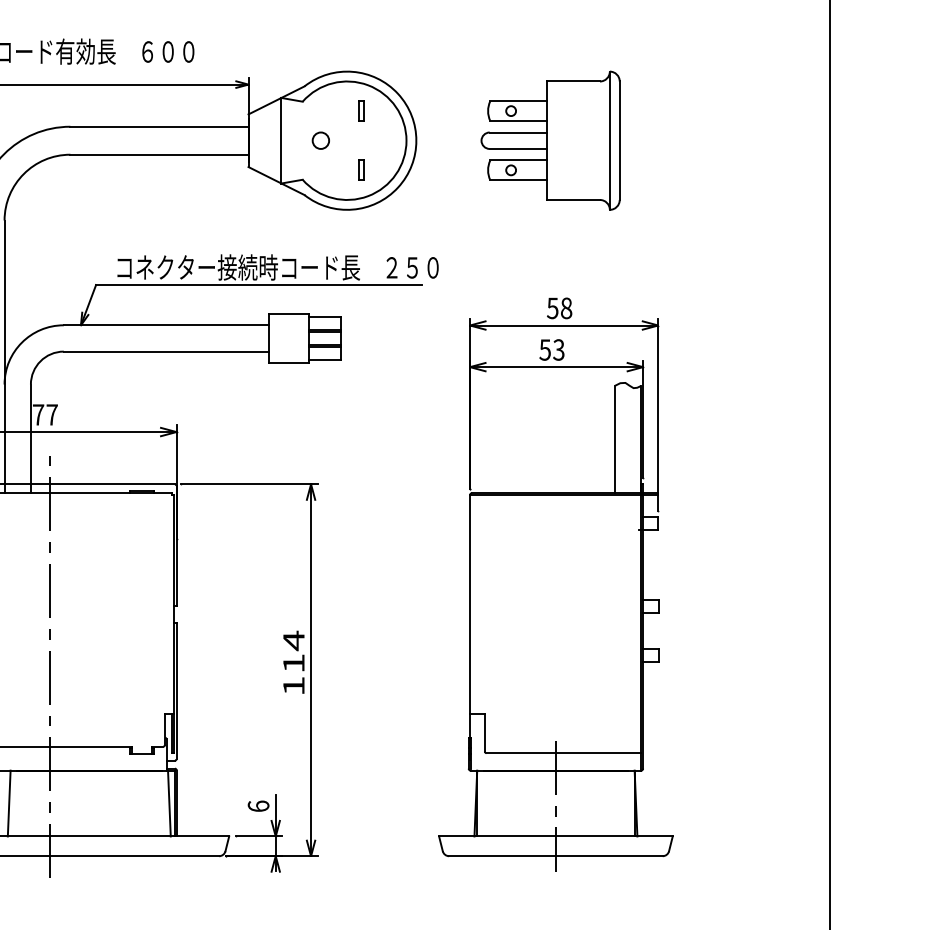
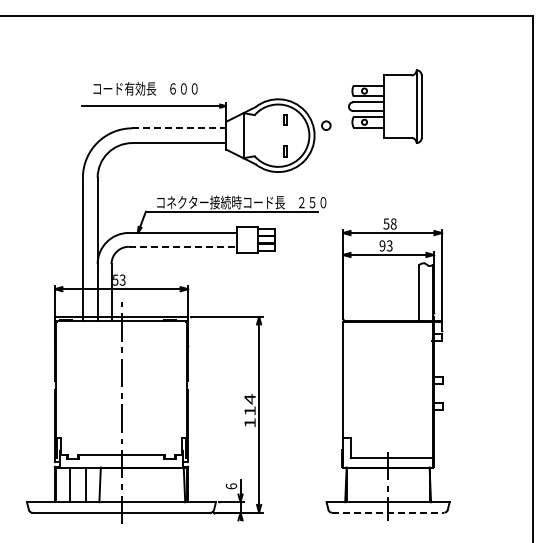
line: (159, 127) -> (179, 128), solid -> dashed
circle: (321, 140) -> (326, 125), moved
part: (550, 140) -> (385, 106), moved
text: (545, 349) -> (382, 245), 53 -> 93
line: (167, 351) -> (183, 246), solid -> dashed
text: (46, 413) -> (119, 279), 77 -> 53
line: (556, 855) -> (388, 512), solid -> dashed

